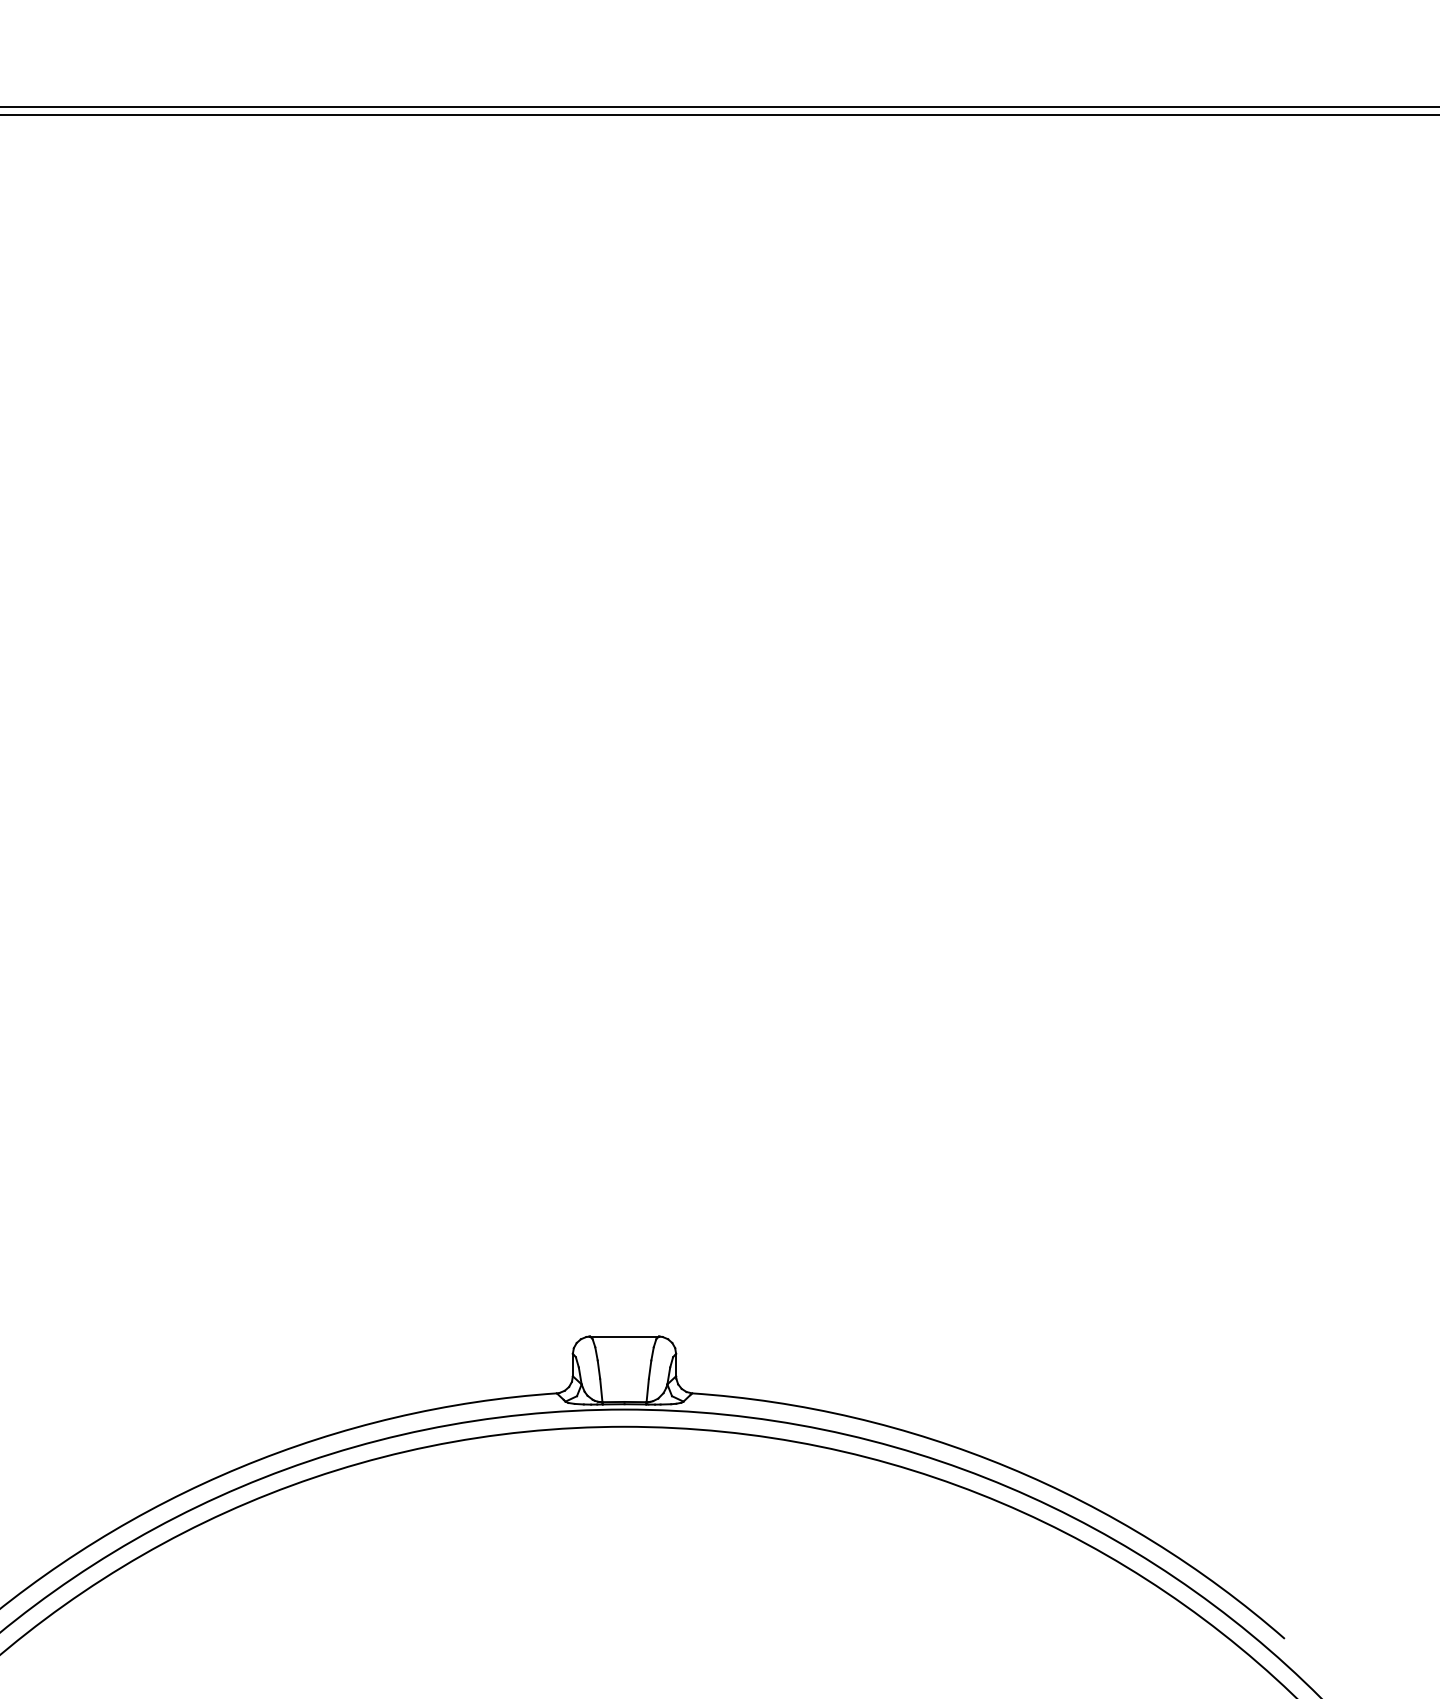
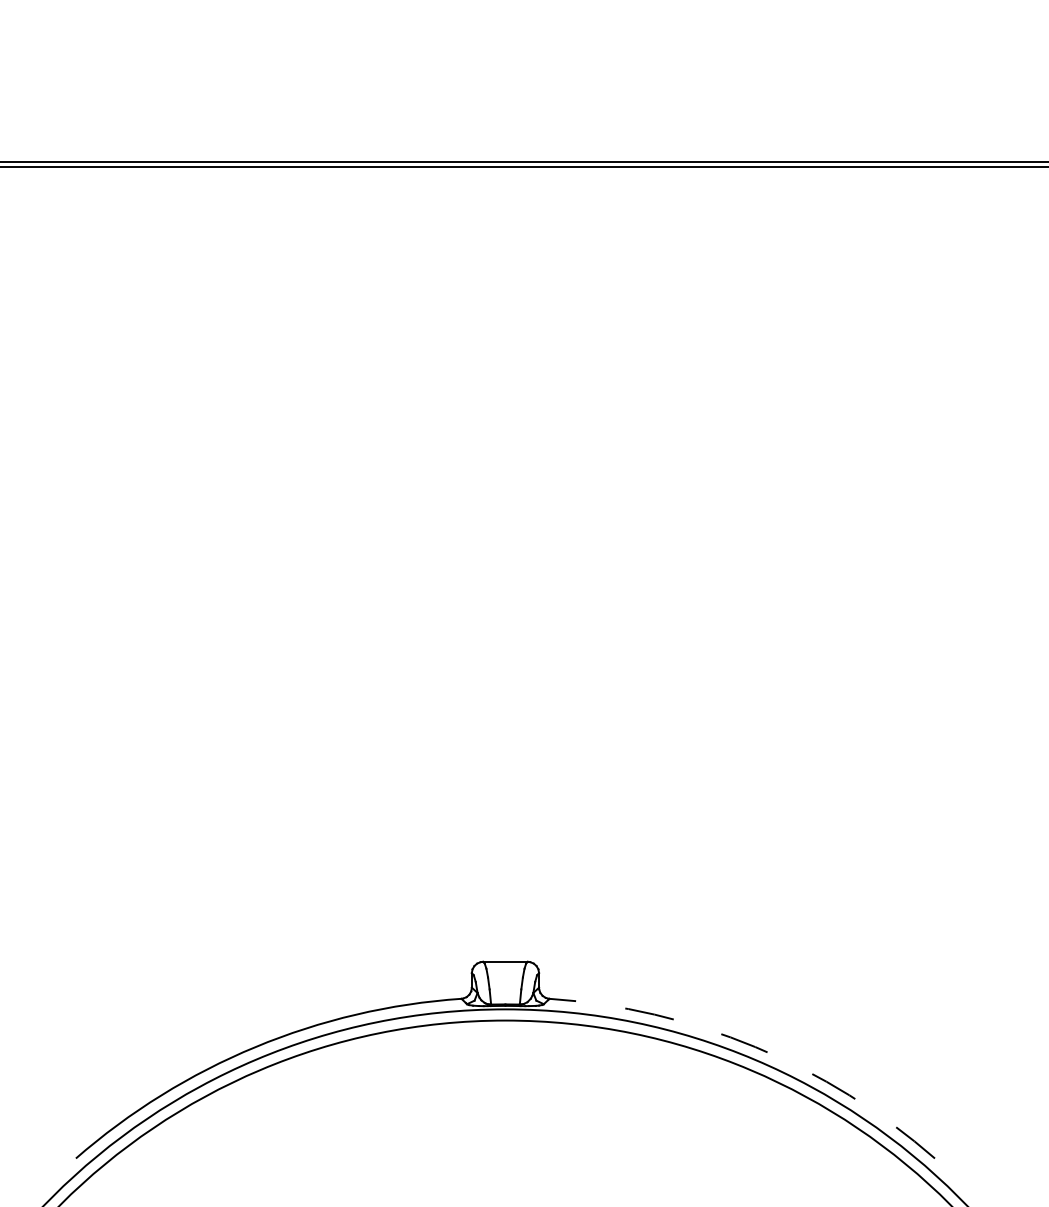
arc: (1008, 1468) -> (755, 1047), solid -> dashed

